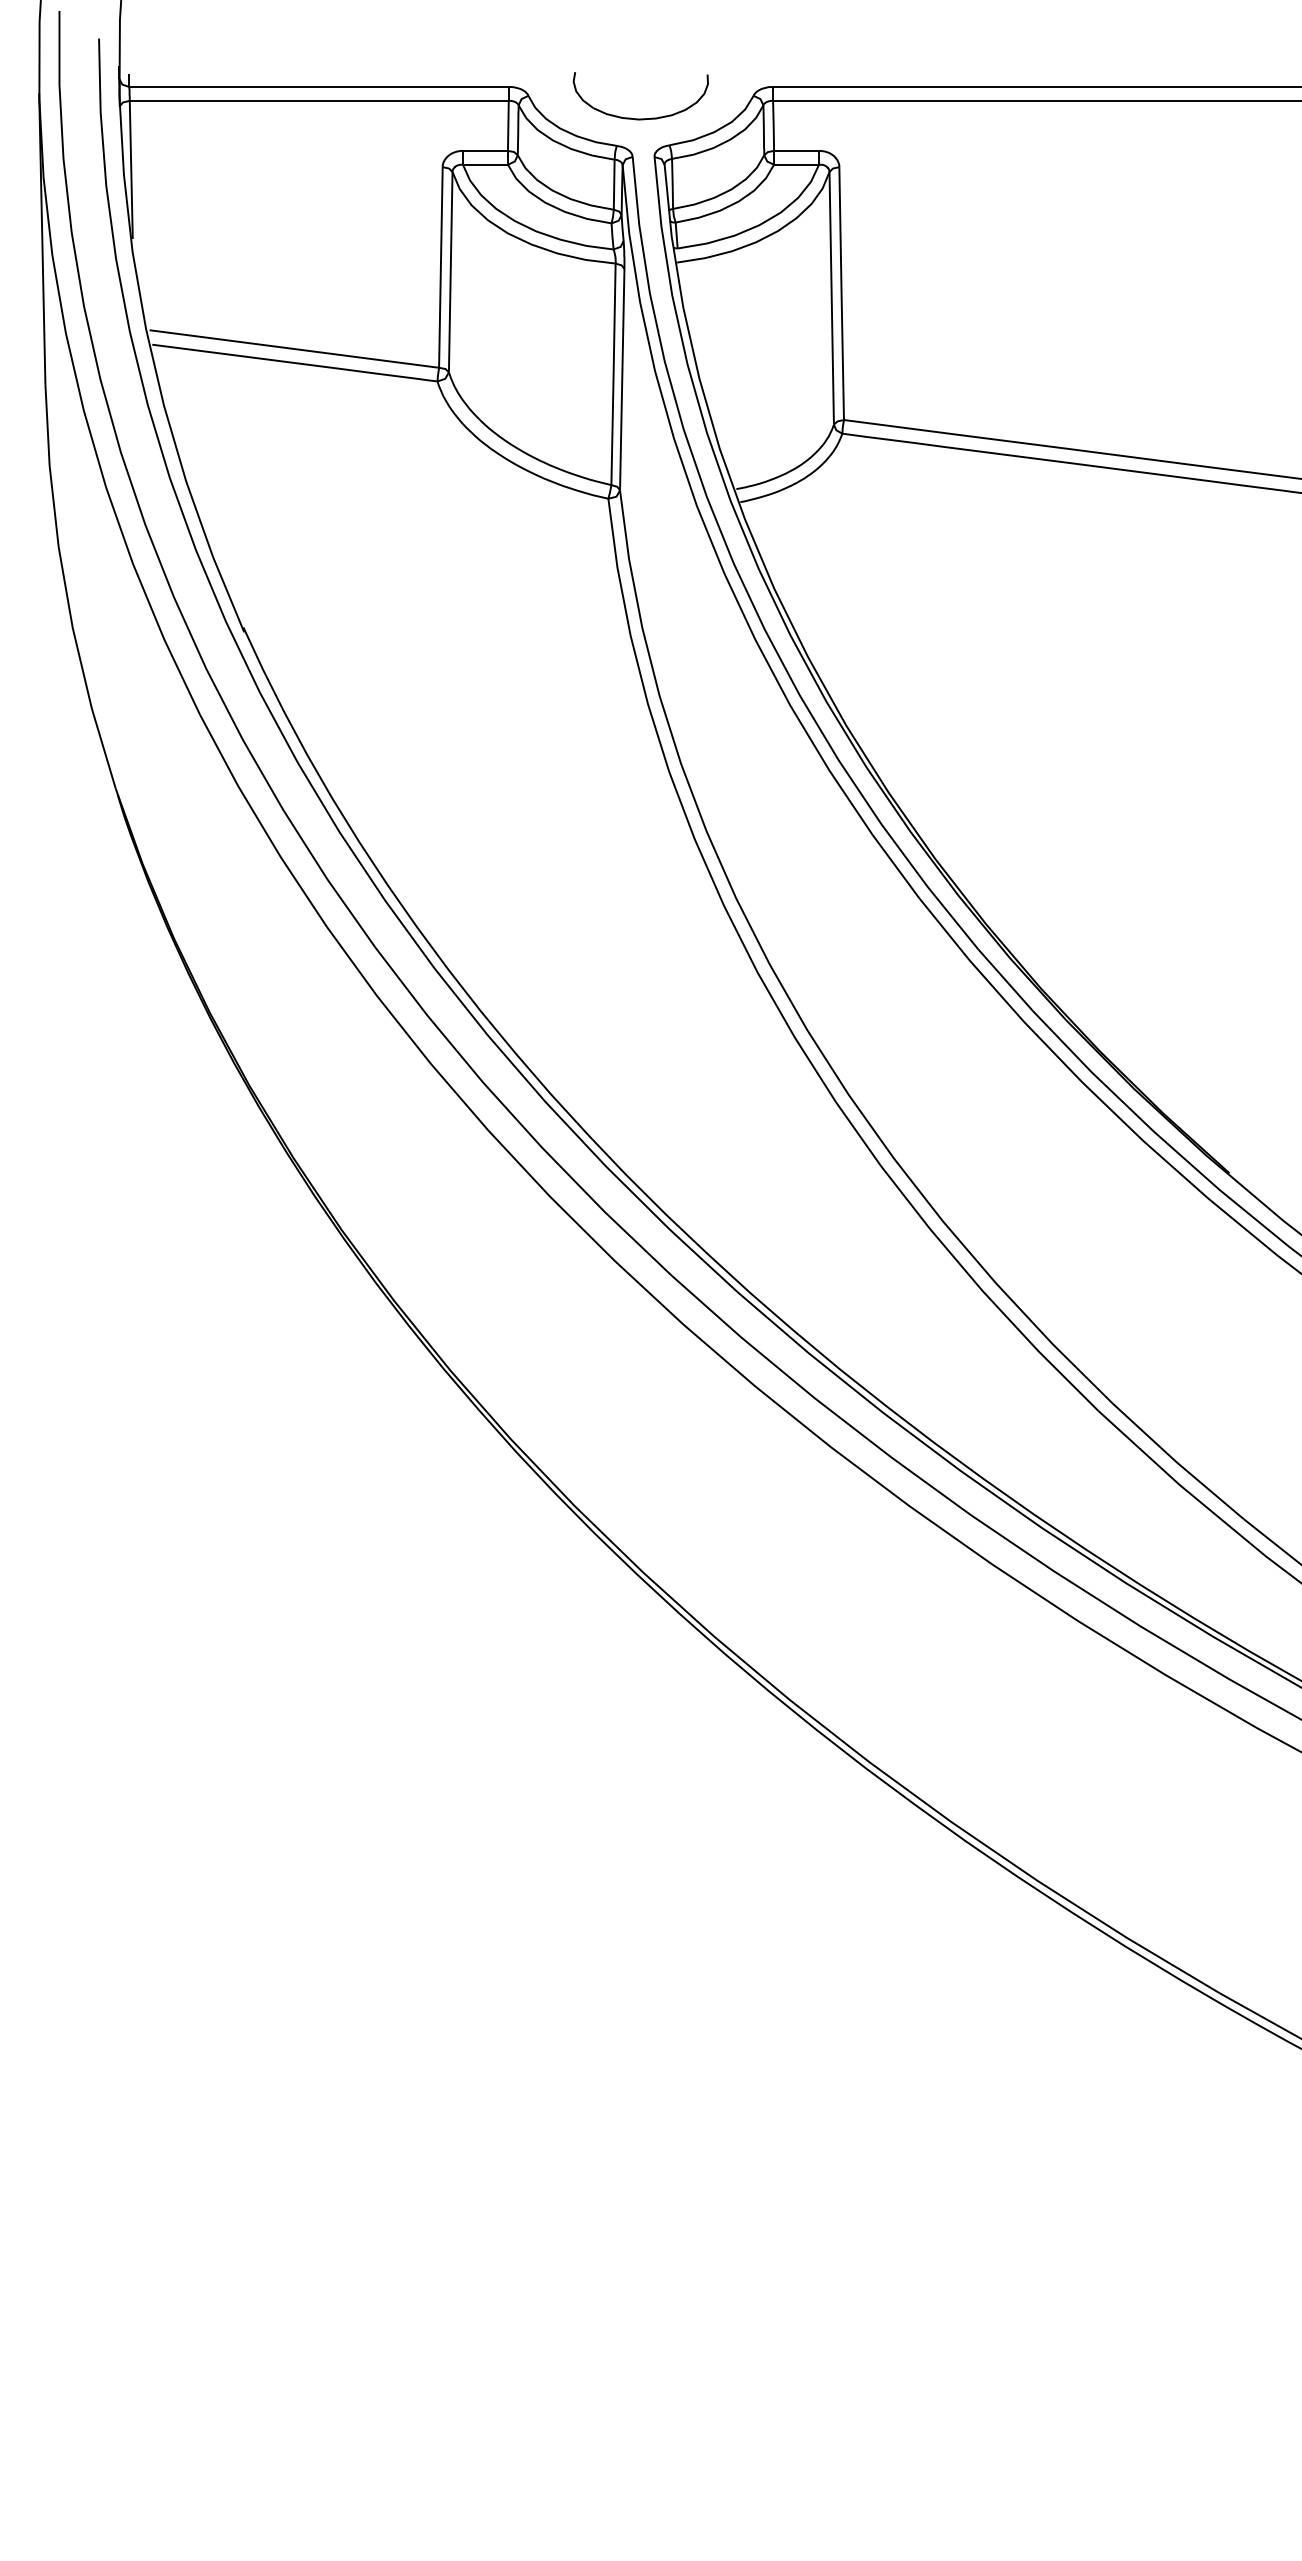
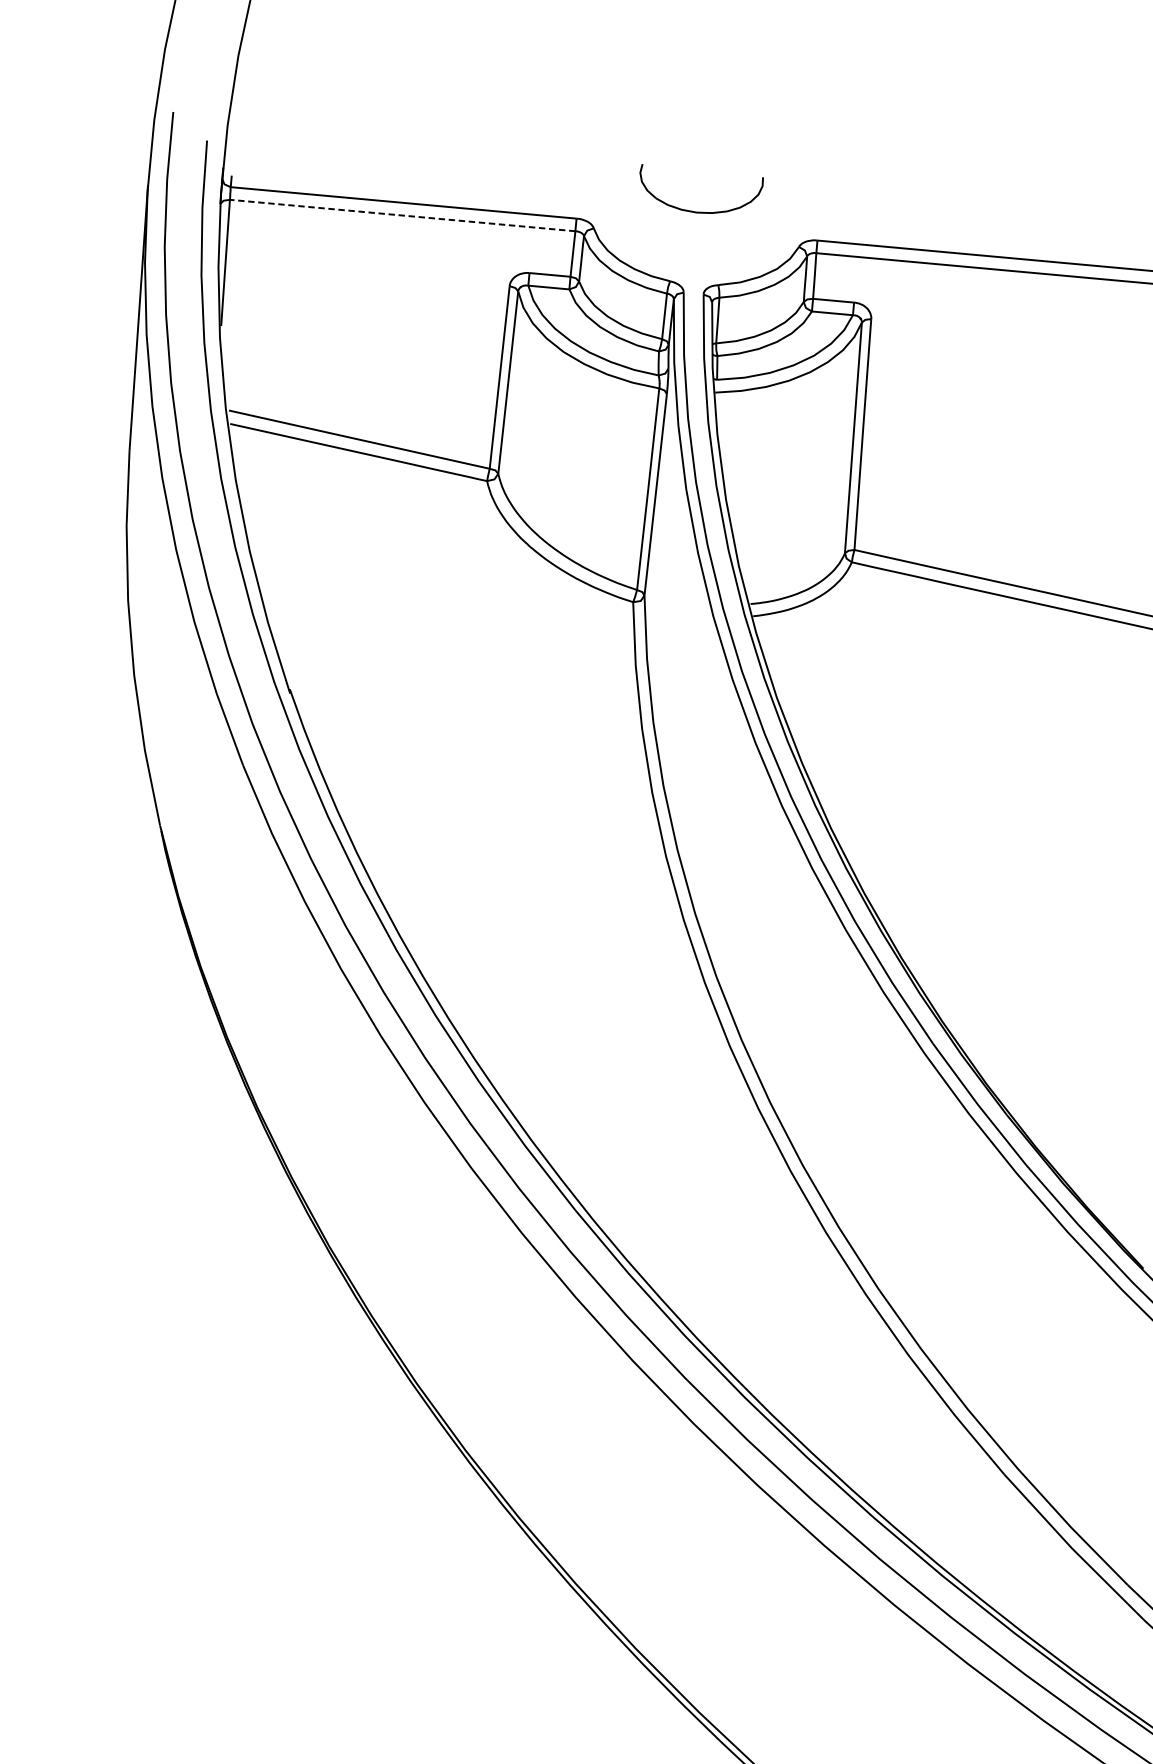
line: (318, 100) -> (401, 215), solid -> dashed
part: (640, 118) -> (698, 211), moved

